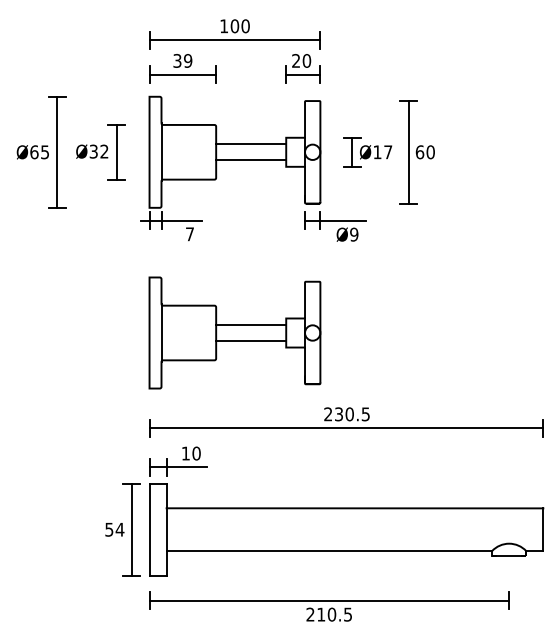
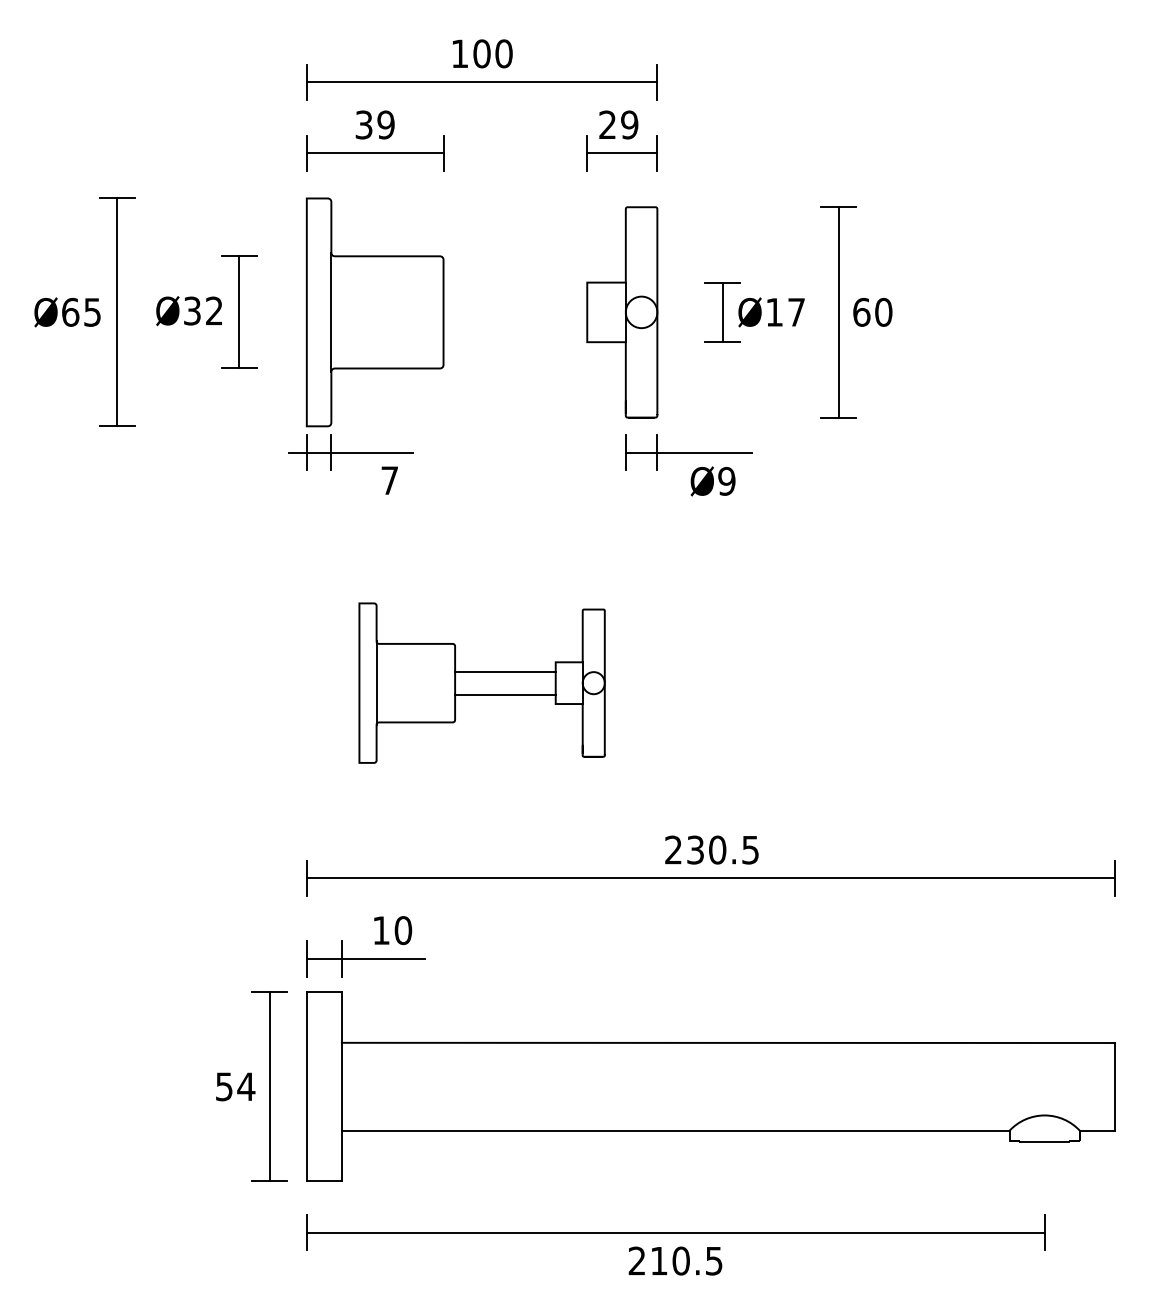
text: (306, 60) -> (628, 124), 20 -> 29
line: (251, 144) -> (516, 296), removed
line: (251, 160) -> (516, 329), removed
part: (234, 332) -> (481, 682), size x0.7

